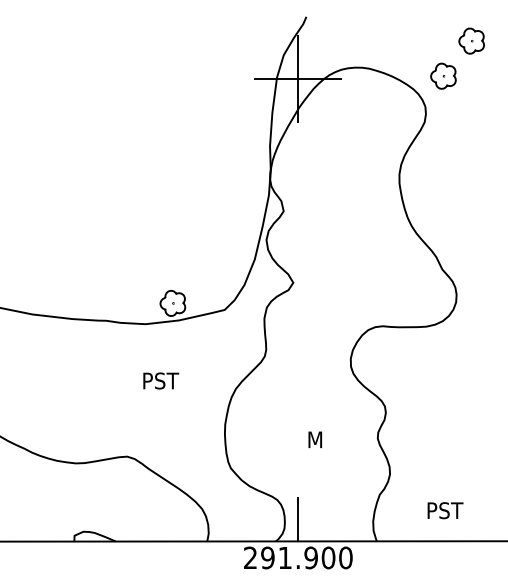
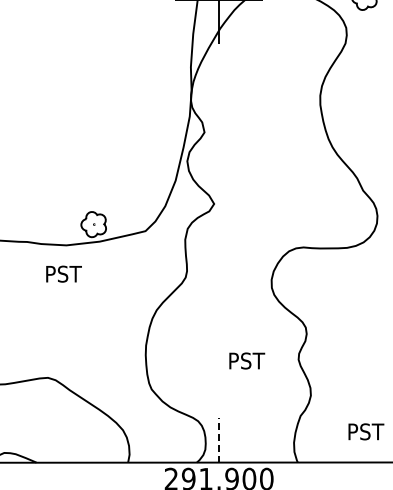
text: (161, 380) -> (64, 273), moved
text: (327, 439) -> (248, 360), M -> PST
line: (298, 518) -> (219, 439), solid -> dashed

